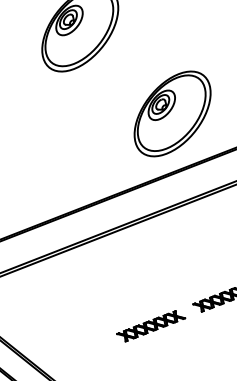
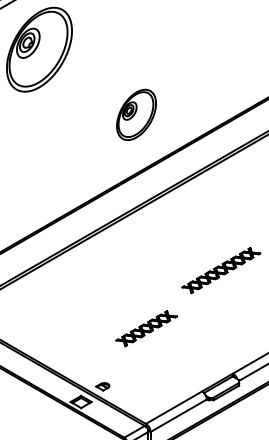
part: (172, 113) -> (136, 114), size x0.6
part: (150, 326) -> (146, 328), moved

